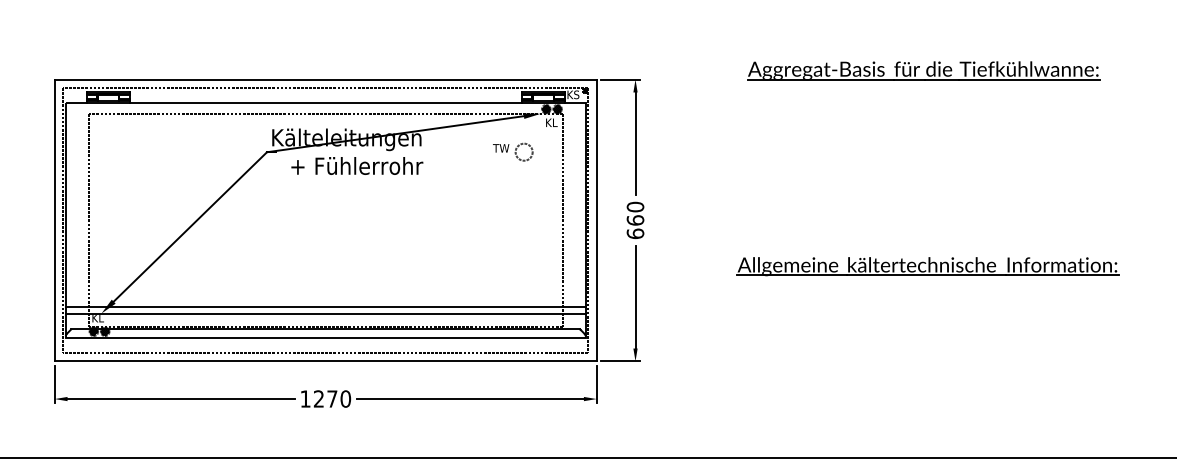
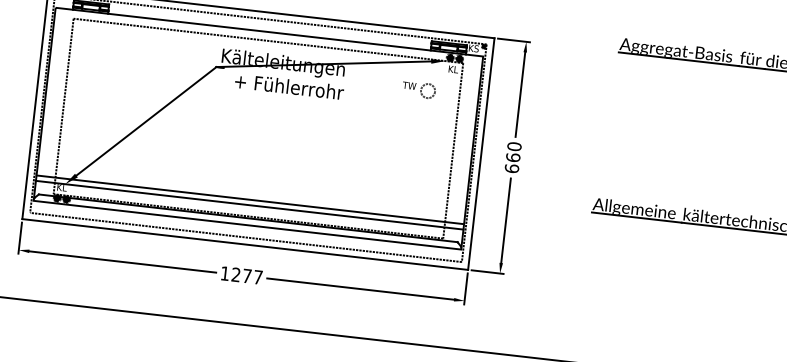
text: (345, 398) -> (258, 276), 1270 -> 1277

